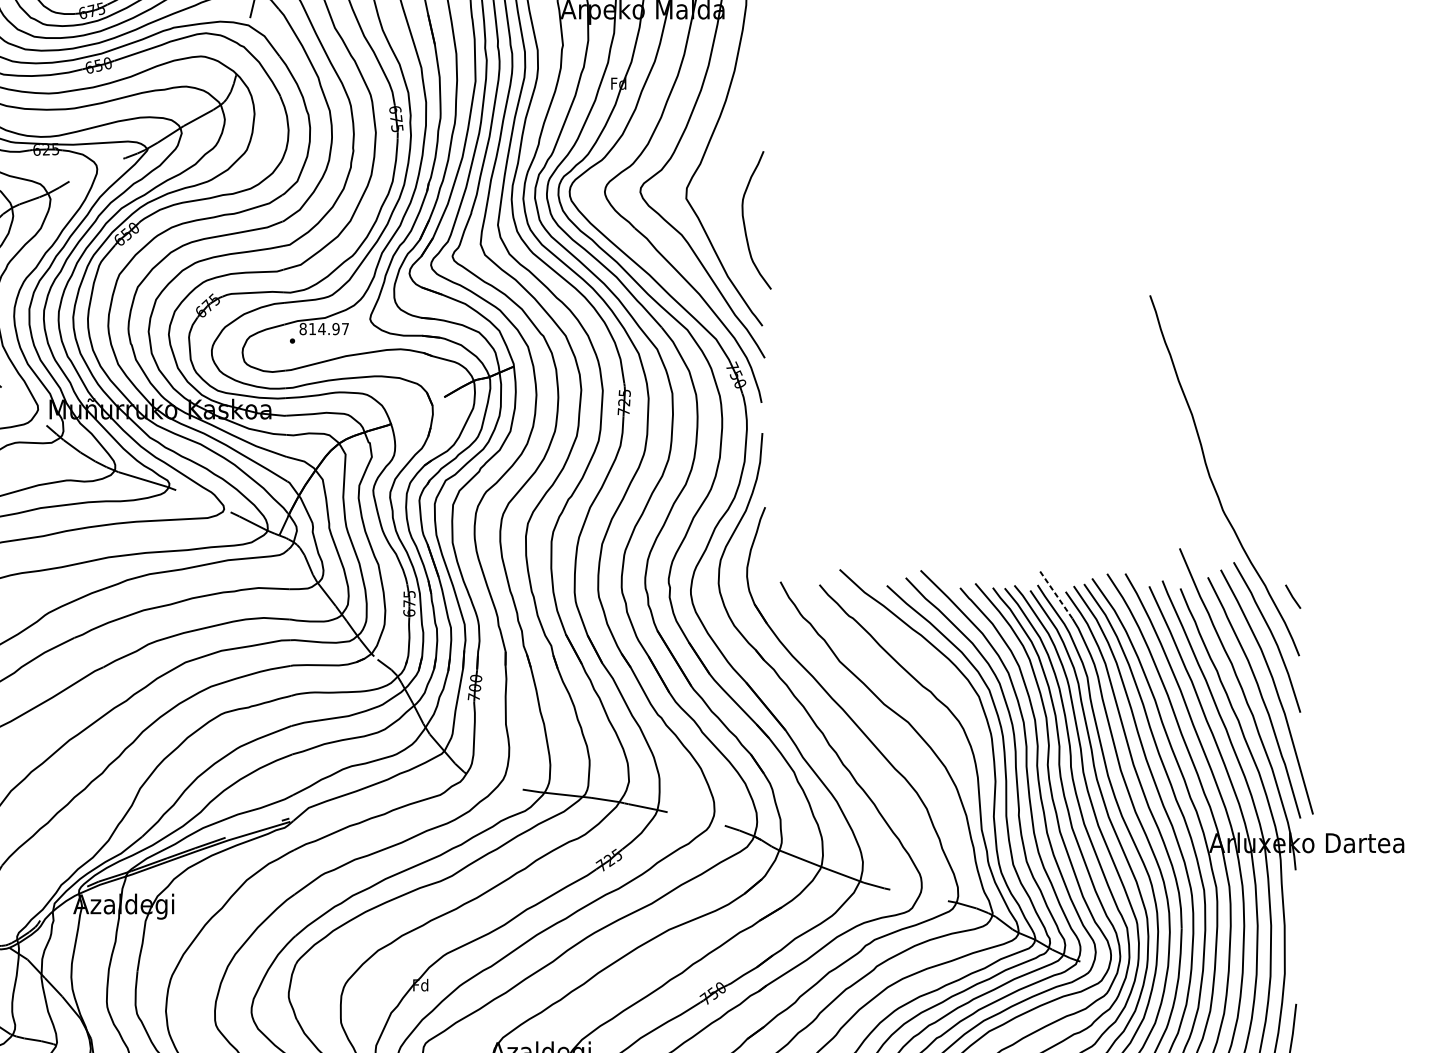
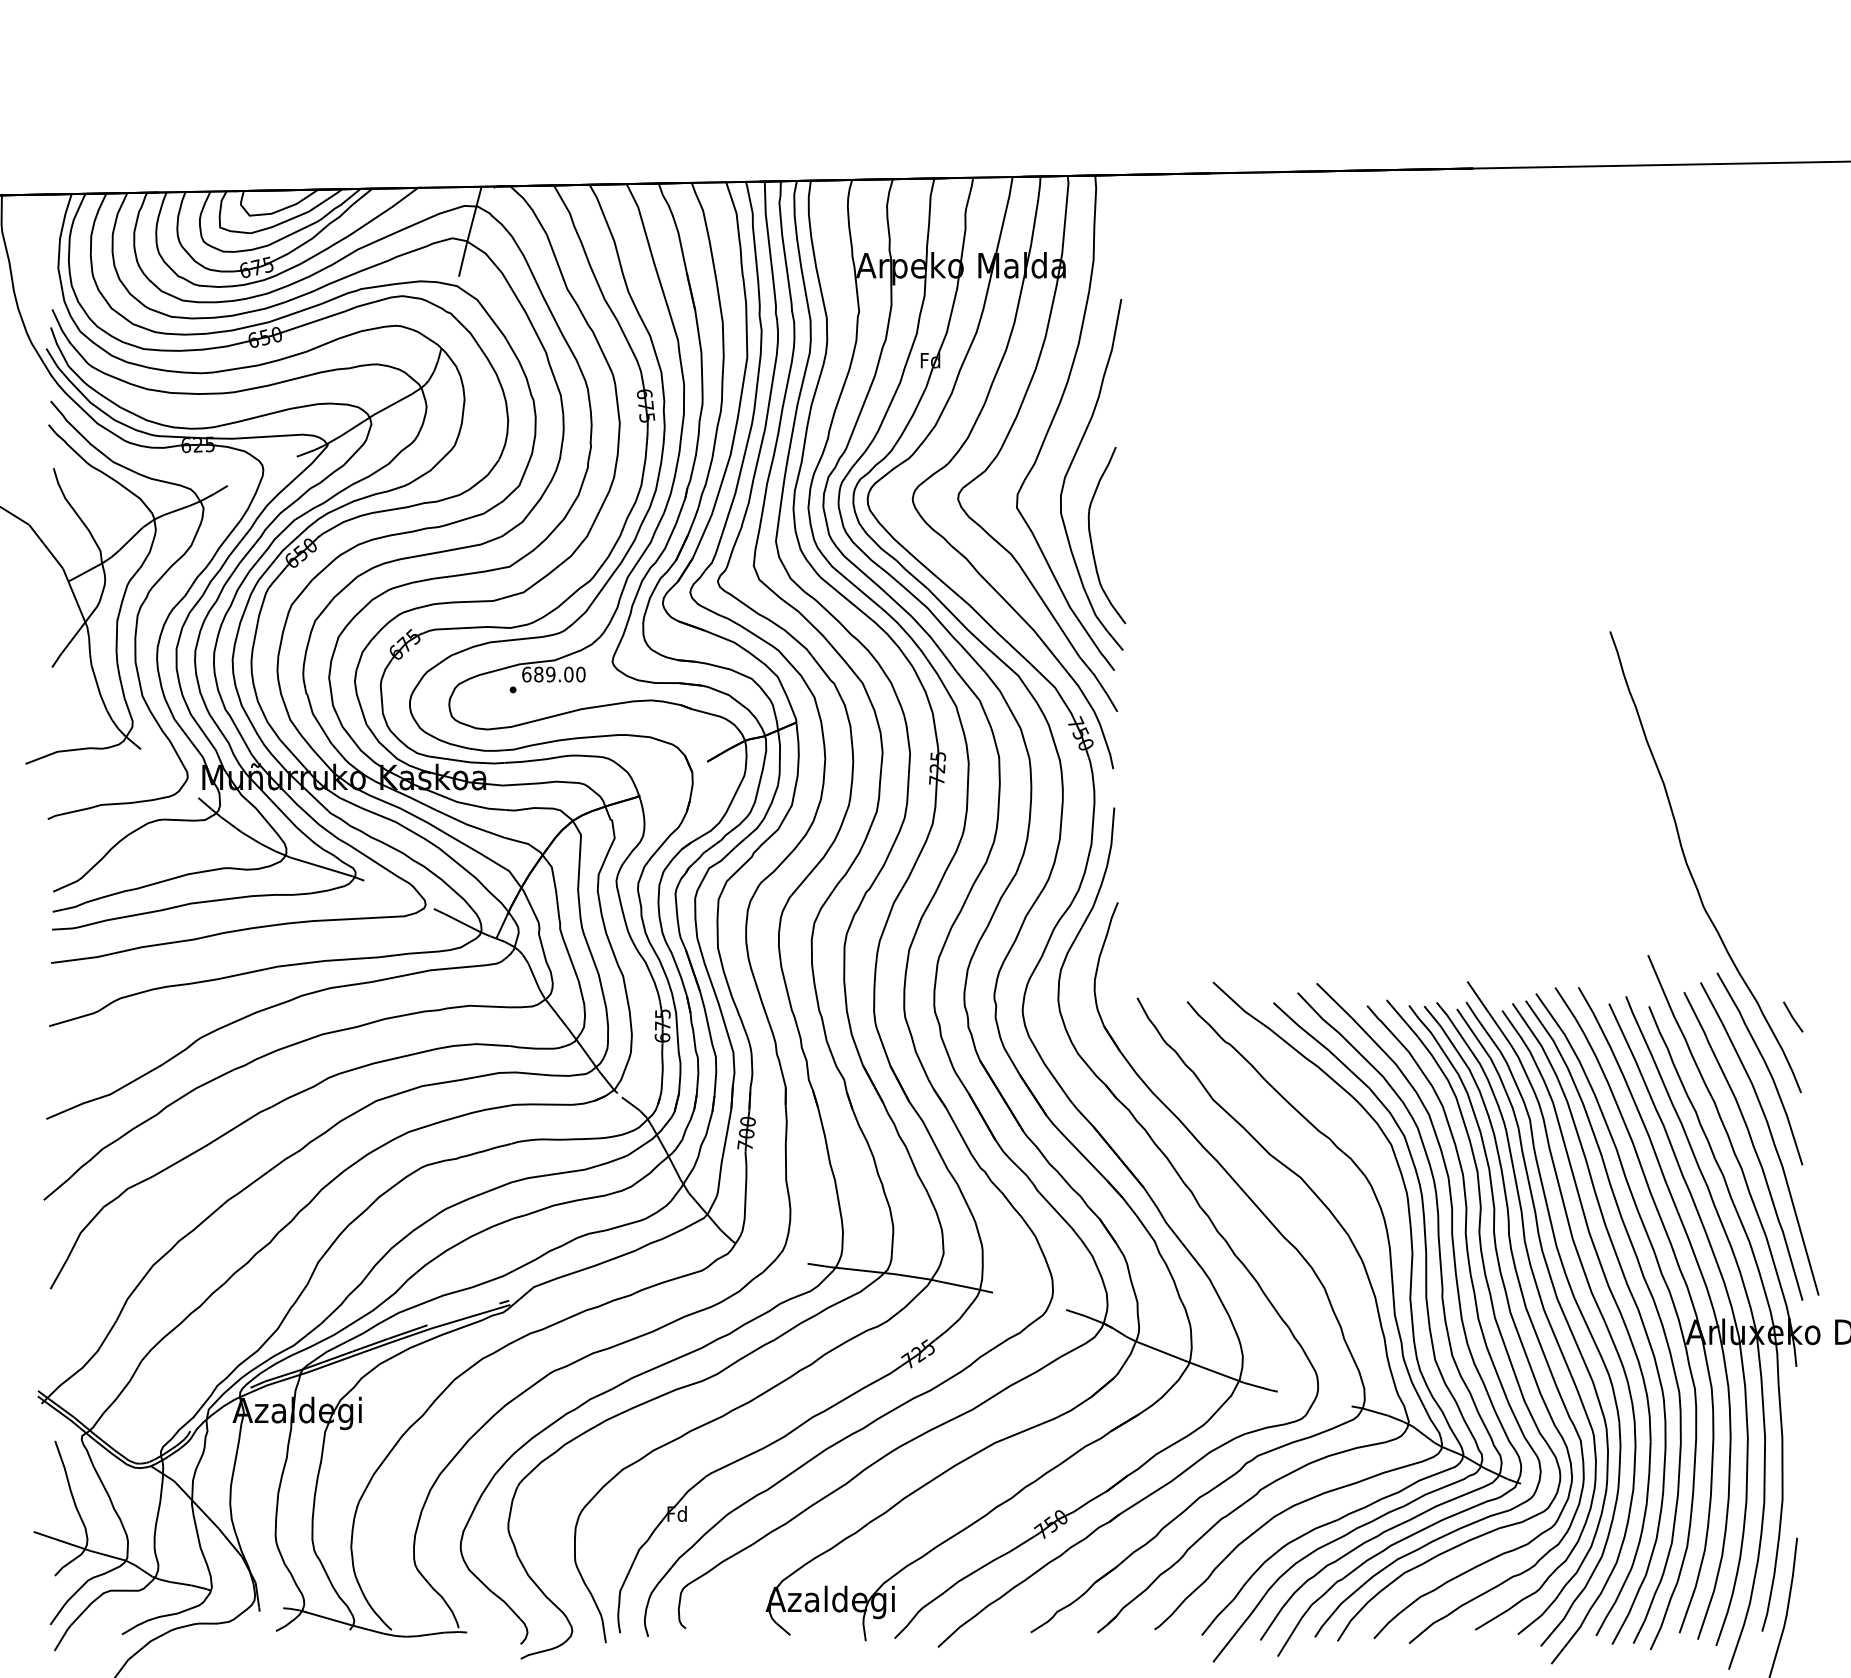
curve: (728, 165) -> (1071, 465), added
text: (324, 329) -> (553, 674), 814.97 -> 689.00
line: (1054, 593) -> (1488, 1012), dashed -> solid

